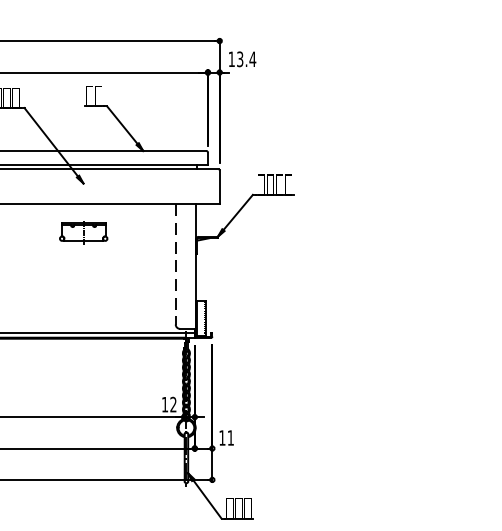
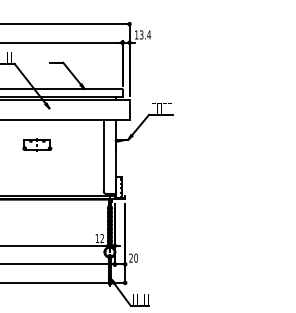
part: (83, 231) -> (37, 144), moved
line: (175, 265) -> (103, 156), dashed -> solid
text: (226, 436) -> (133, 257), 11 -> 20

